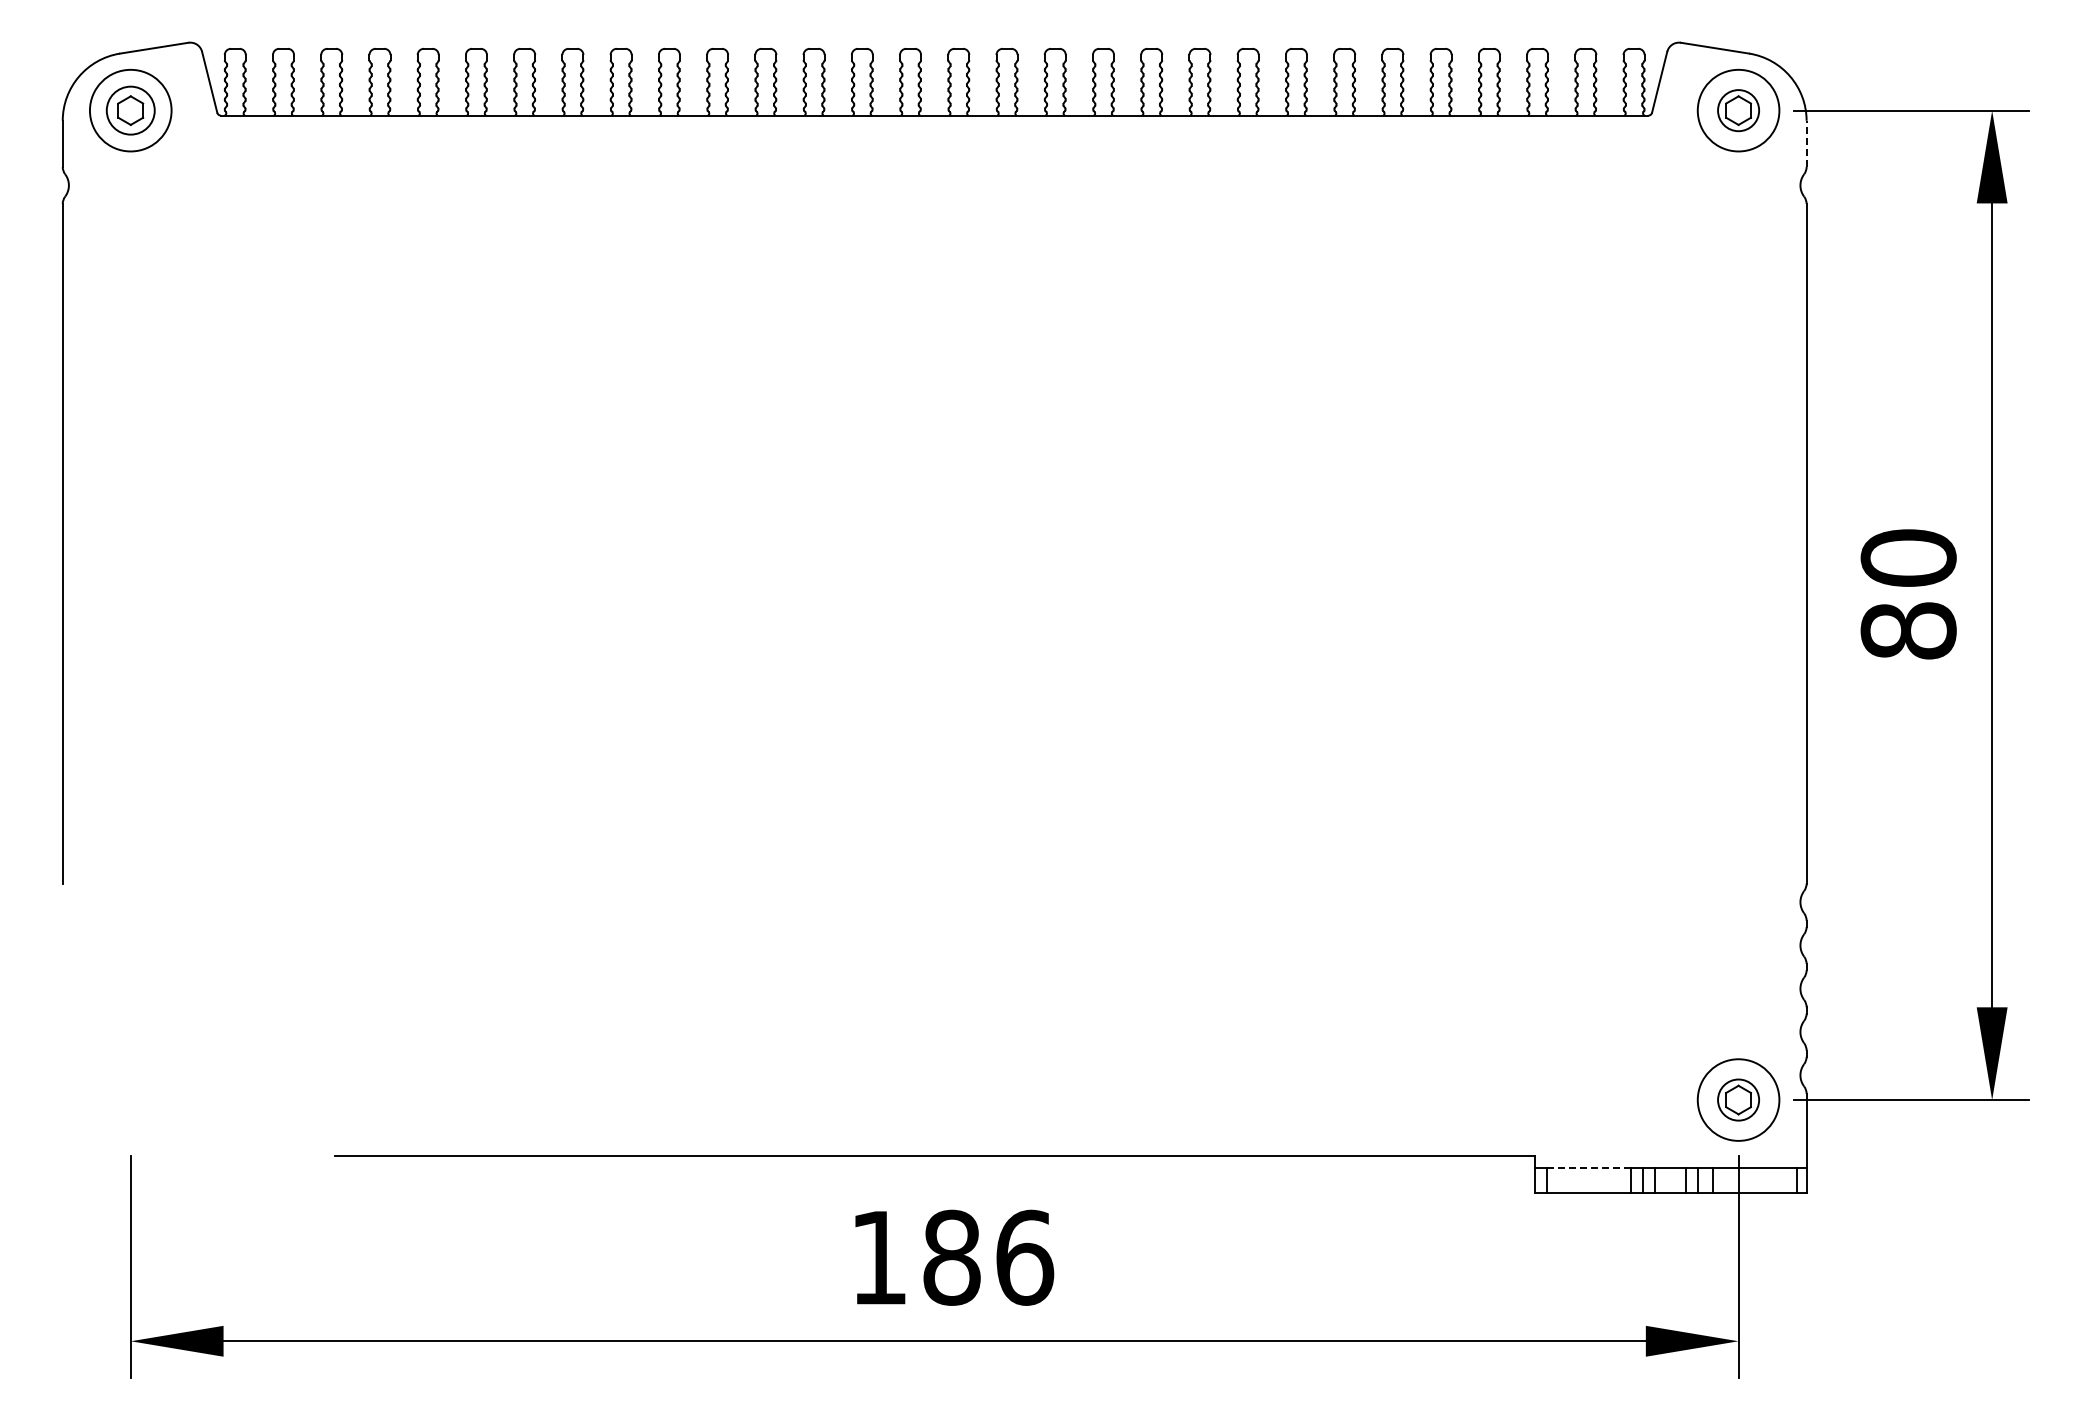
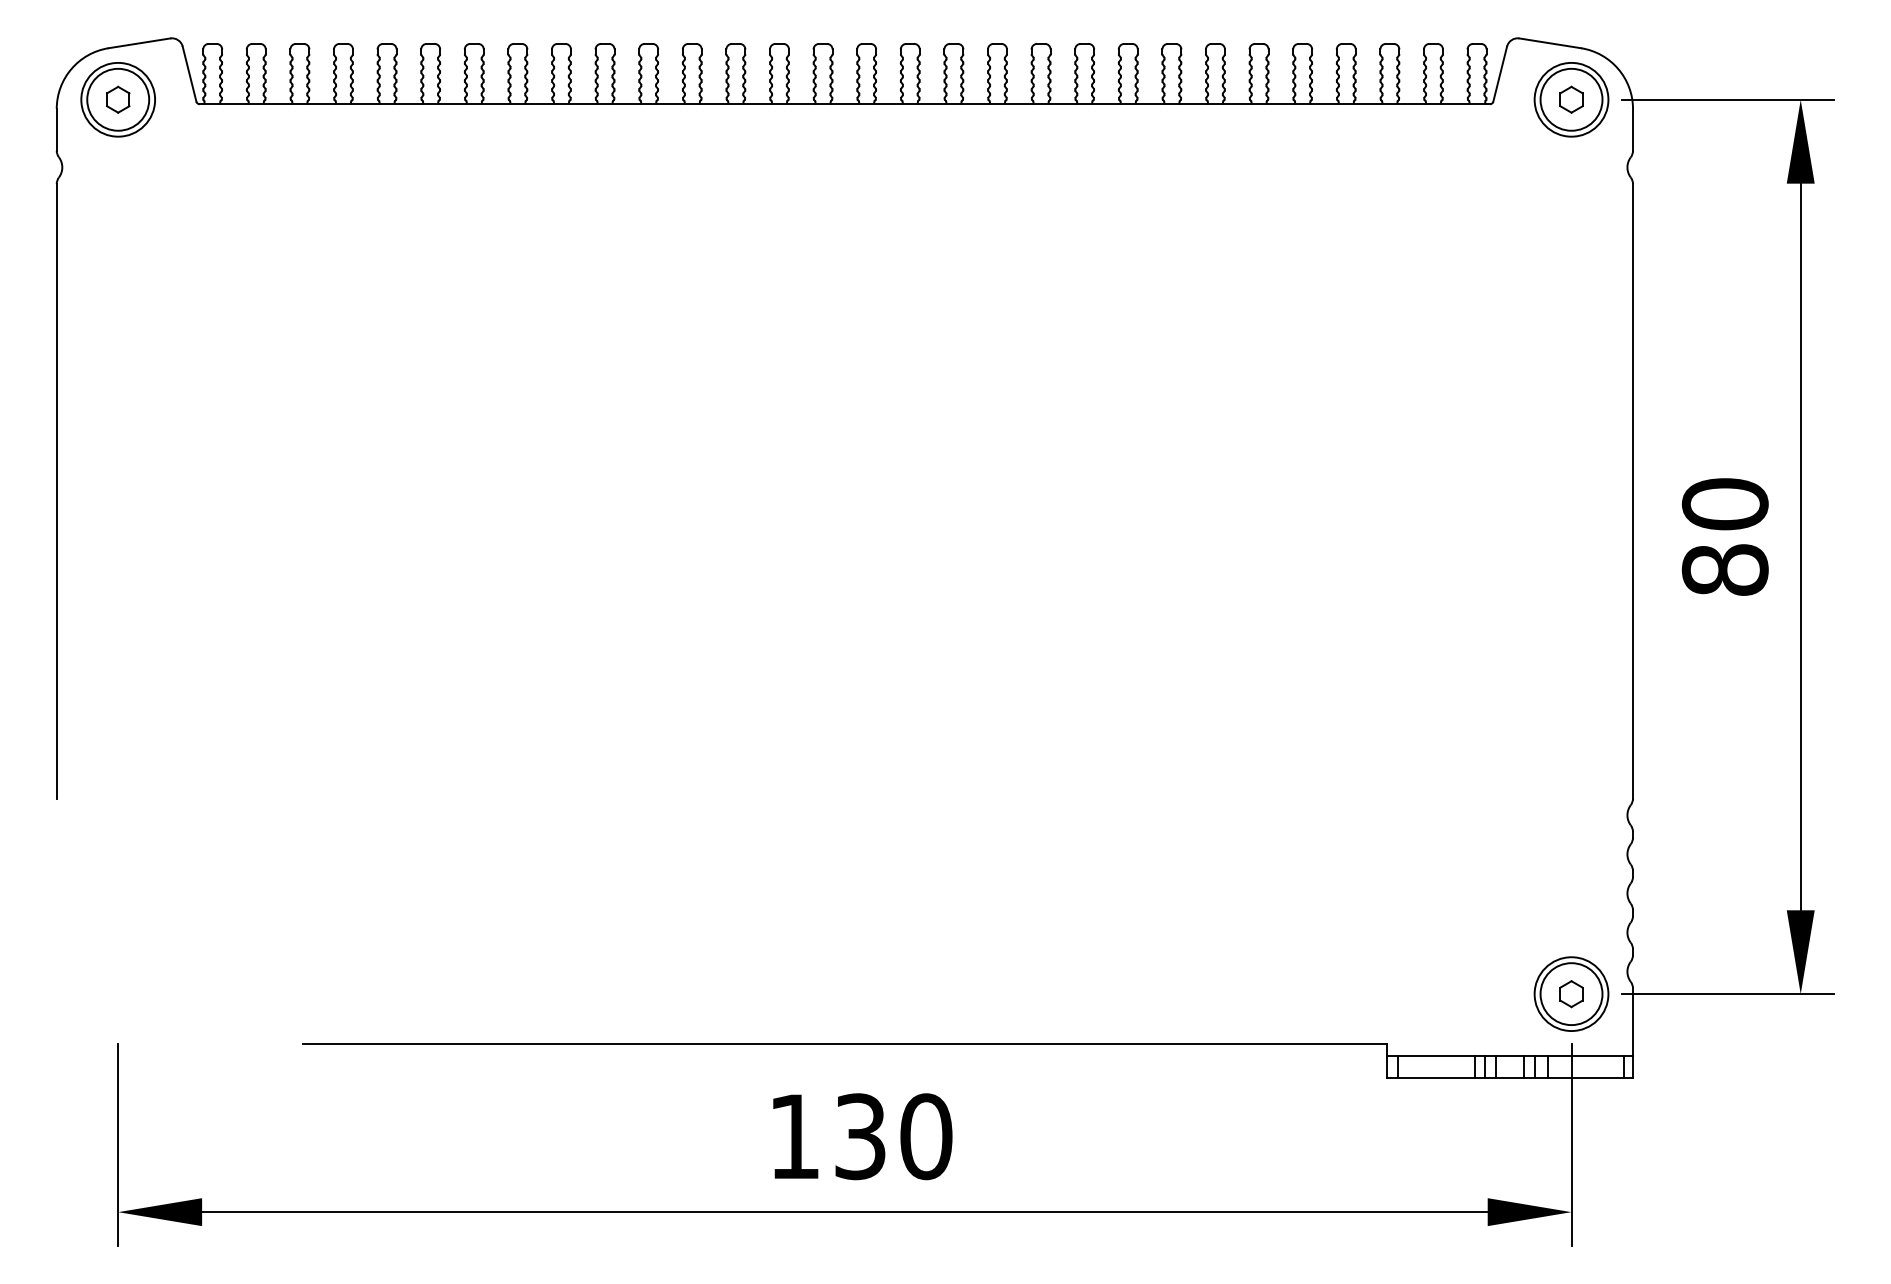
circle: (130, 110) -> (117, 99), size x1.43
circle: (1738, 110) -> (1571, 99), size x1.67
line: (1806, 143) -> (1632, 129), dashed -> solid
circle: (1738, 1099) -> (1571, 993), size x1.67
line: (1588, 1168) -> (1435, 1055), dashed -> solid
text: (988, 1257) -> (893, 1136), 186 -> 130

